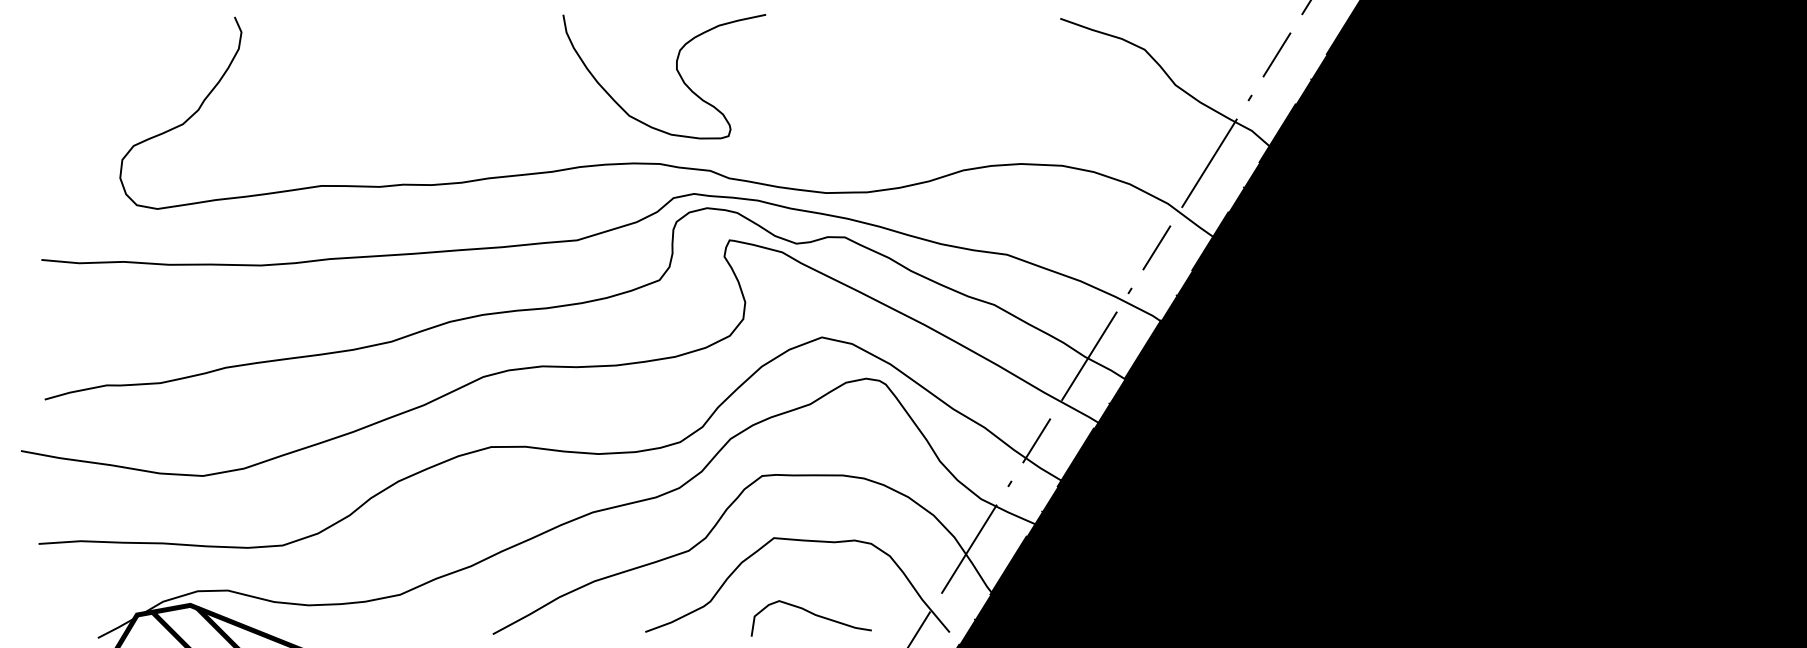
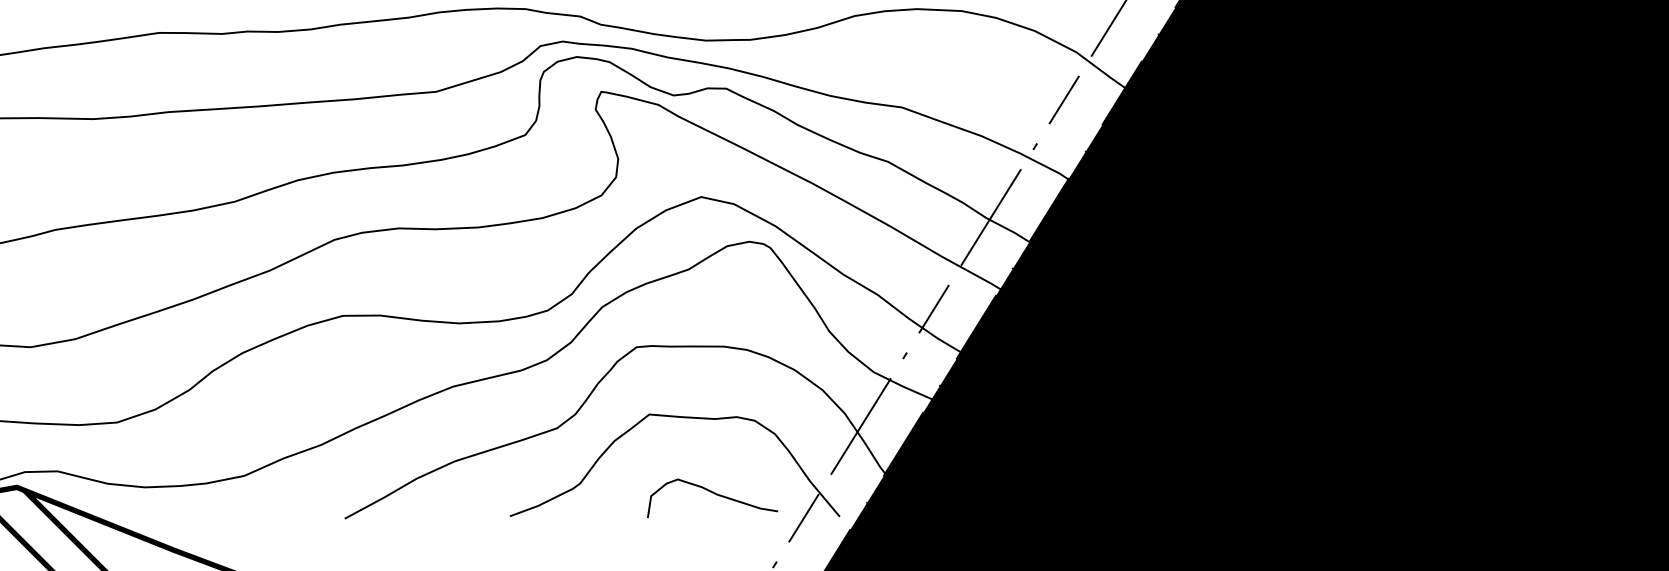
curve: (812, 614) -> (713, 494), moved

